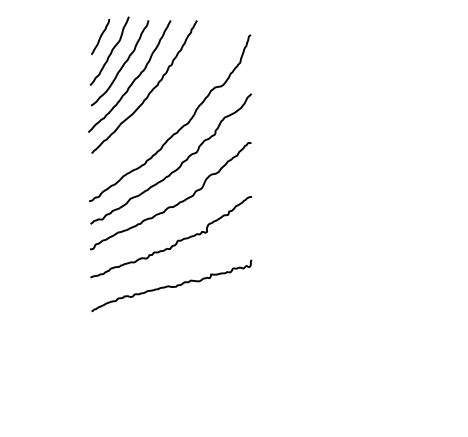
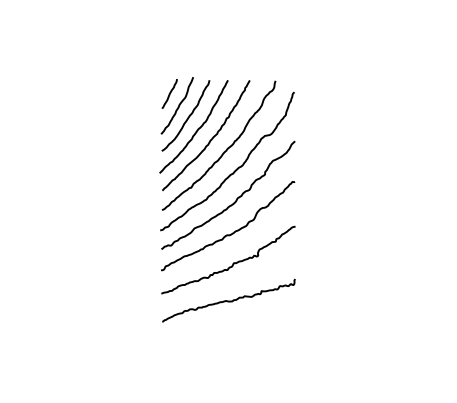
curve: (165, 106) -> (223, 151), added

